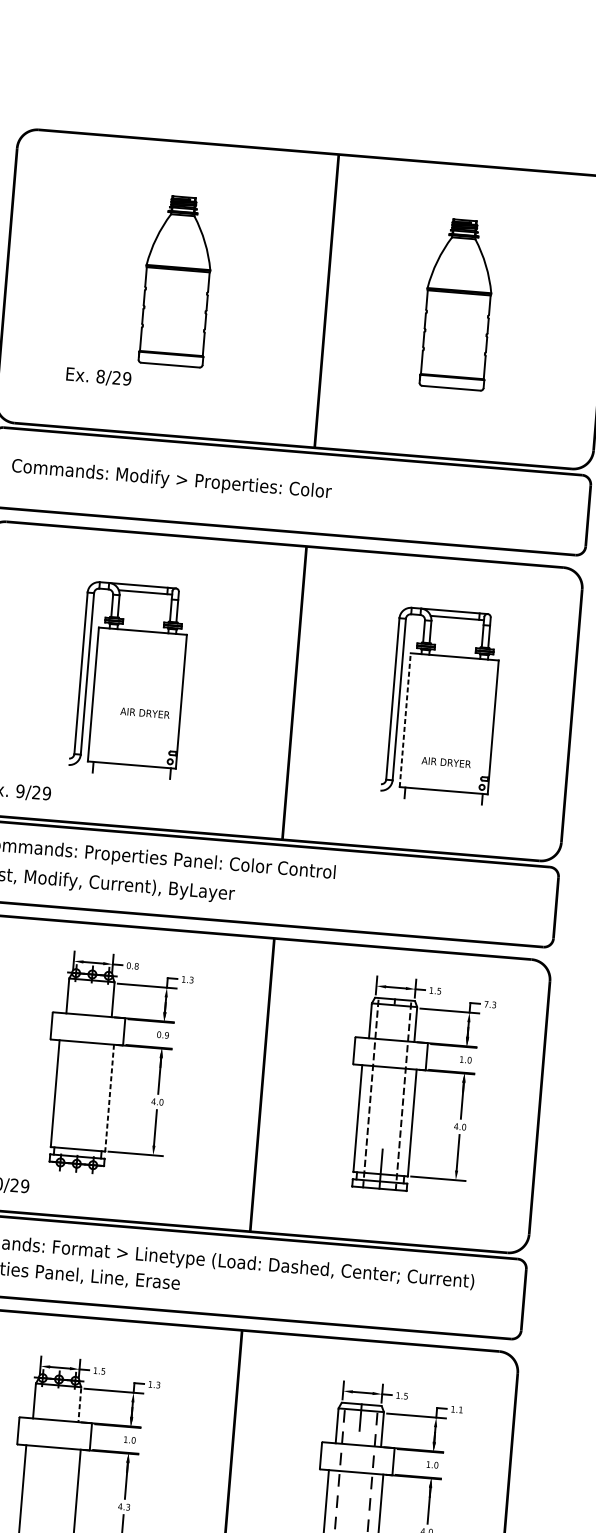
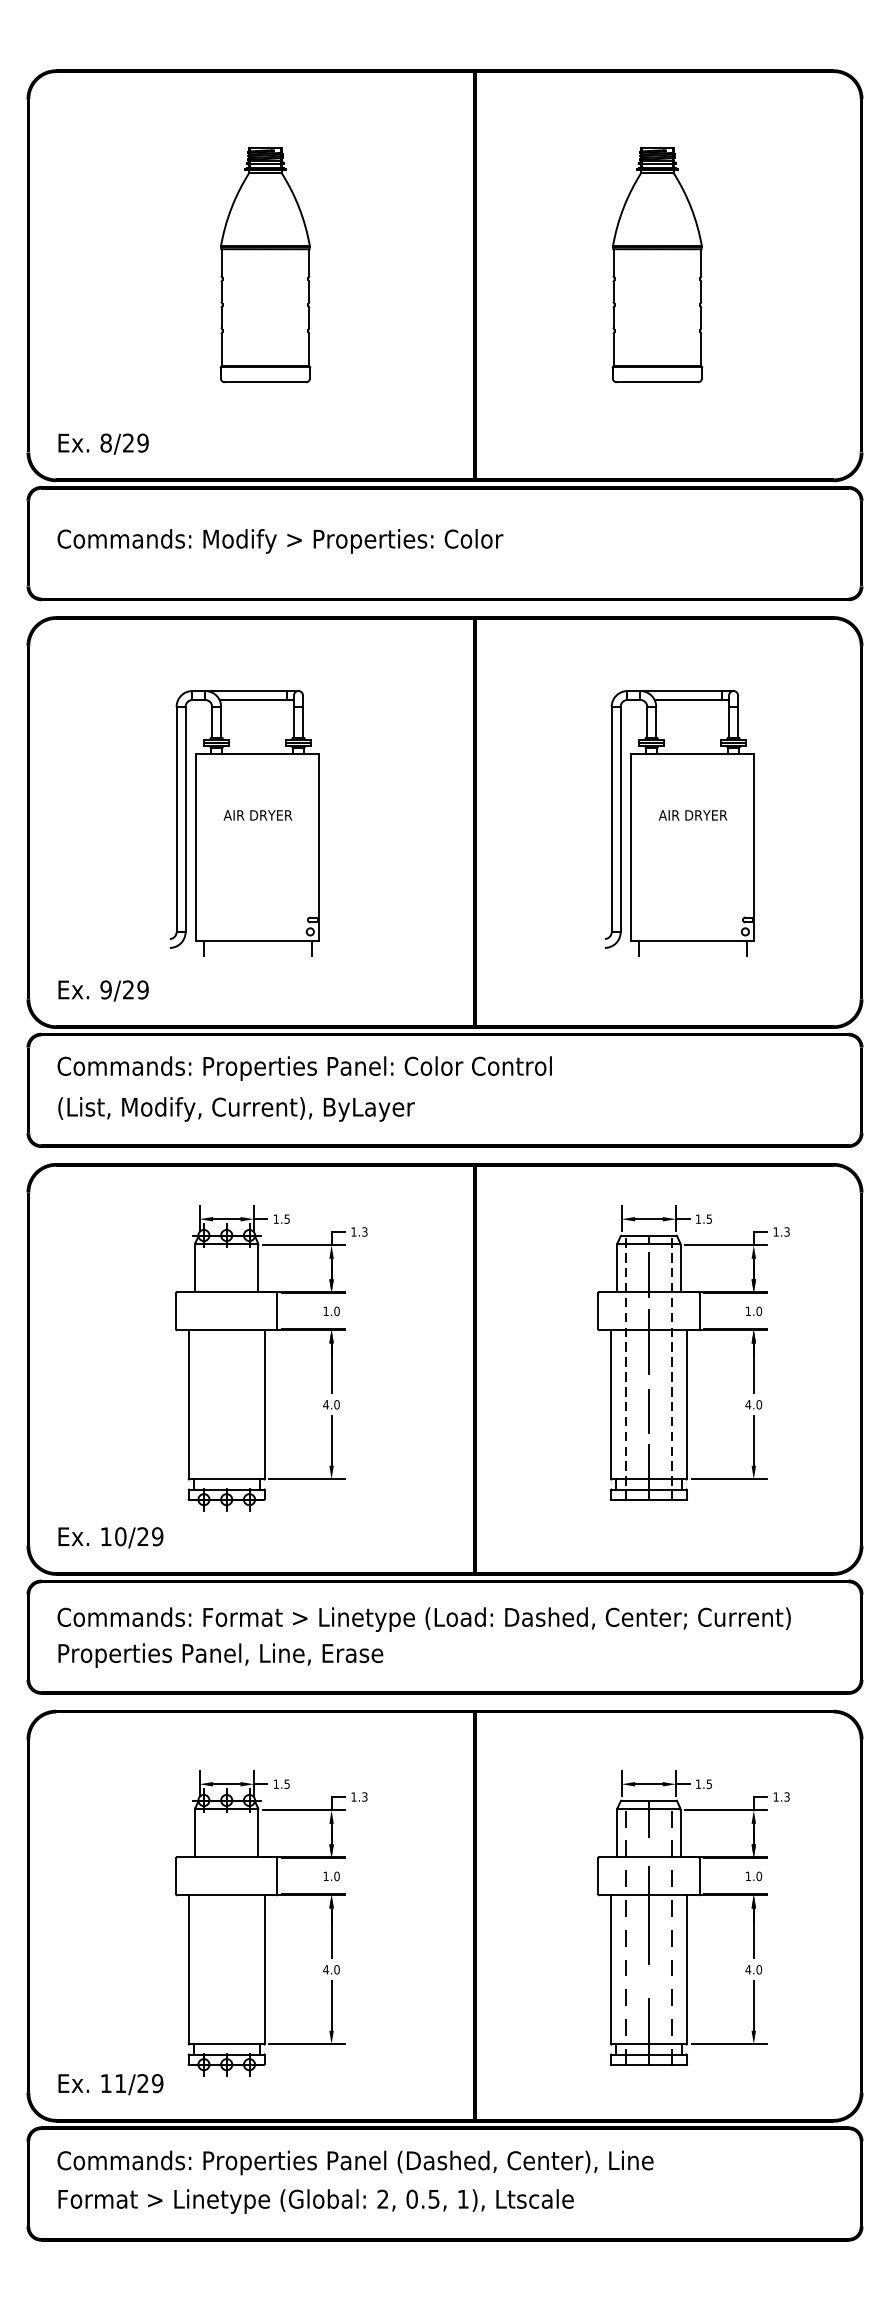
text: (98, 376) -> (103, 443), moved
text: (144, 713) -> (257, 815), moved
line: (405, 719) -> (631, 846), dashed -> solid
text: (445, 762) -> (692, 815), moved
text: (132, 965) -> (281, 1218), 0.8 -> 1.5
text: (485, 1003) -> (775, 1231), 7.3 -> 1.3
line: (392, 1027) -> (648, 1274), added
text: (163, 1035) -> (331, 1311), 0.9 -> 1.0
line: (388, 1075) -> (648, 1341), added
line: (109, 1098) -> (264, 1405), dashed -> solid
line: (384, 1125) -> (648, 1411), added
line: (79, 1404) -> (258, 1833), dashed -> solid
text: (460, 1409) -> (786, 1796), 1.1 -> 1.3
line: (354, 1486) -> (648, 1915), added
text: (127, 1507) -> (336, 1969), 4.3 -> 4.0

